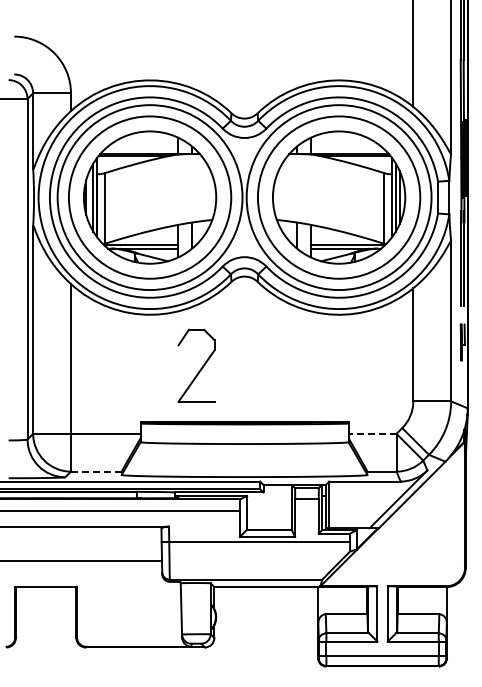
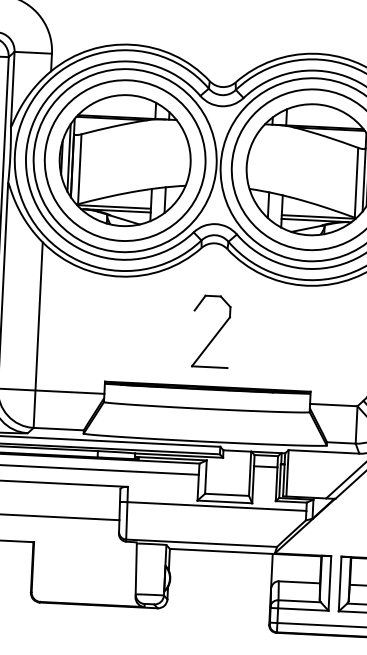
part: (196, 365) -> (211, 331), moved
line: (372, 433) -> (333, 404), dashed -> solid
line: (96, 471) -> (58, 428), dashed -> solid

